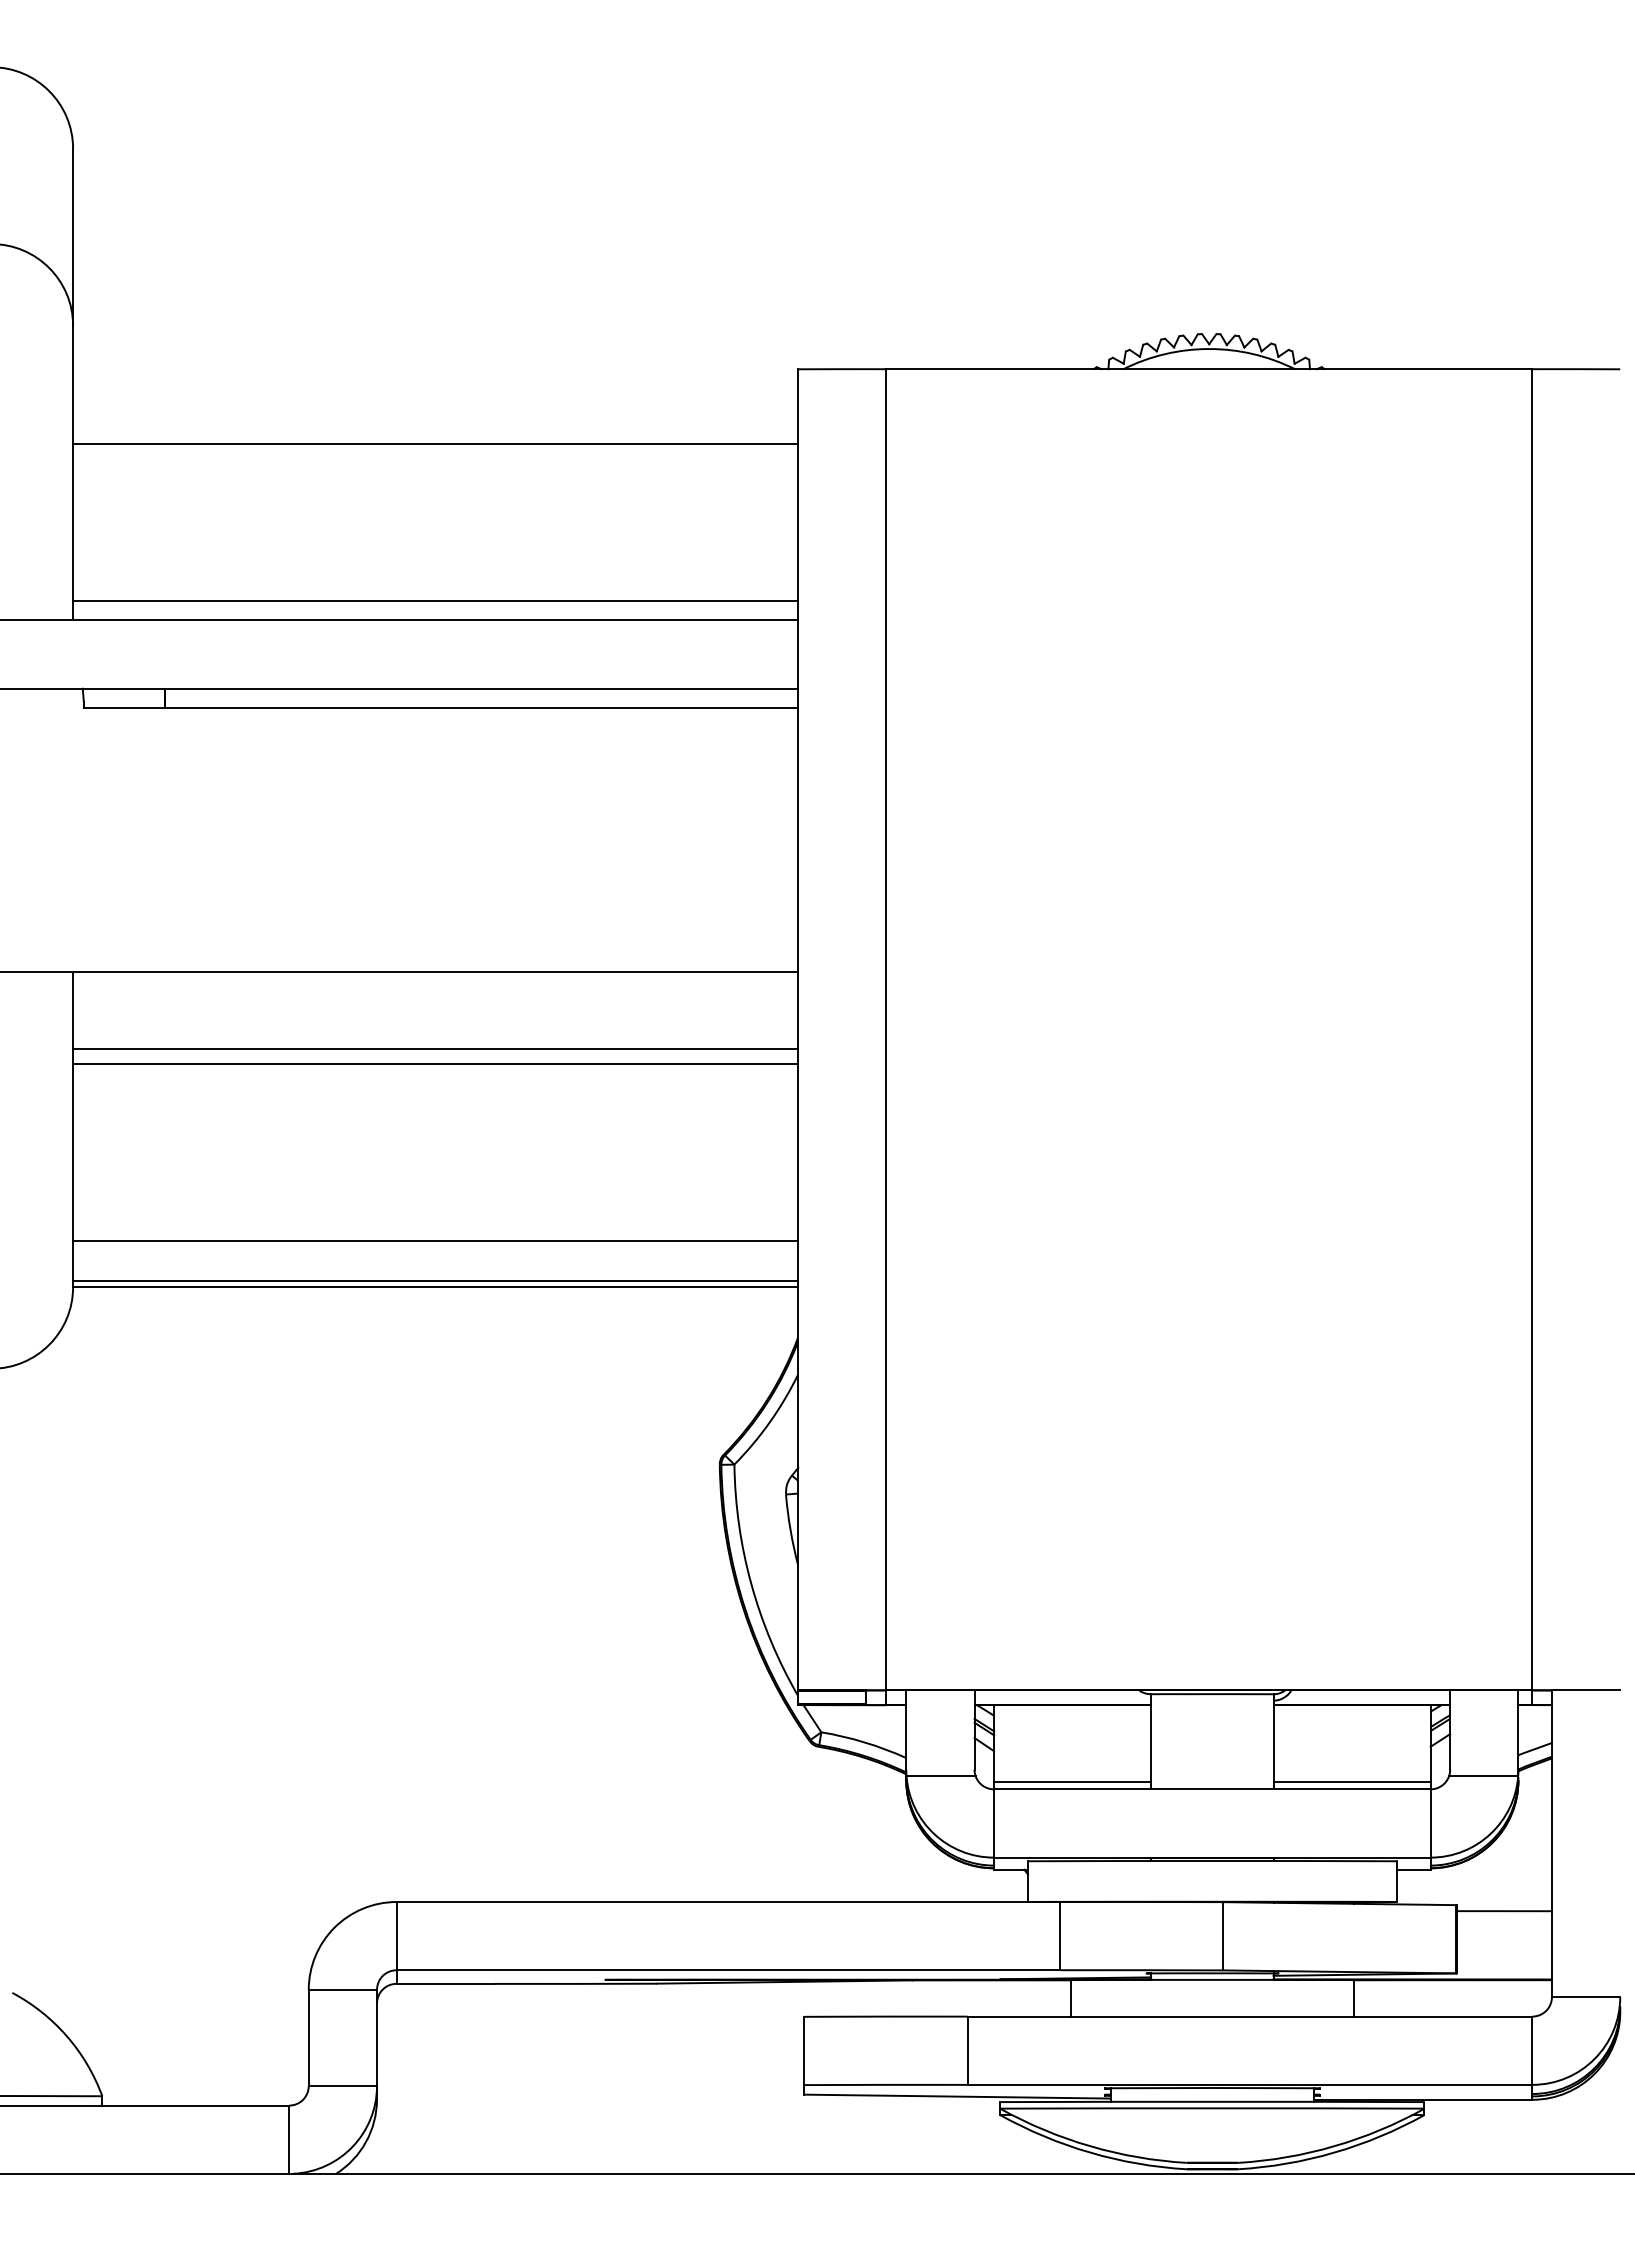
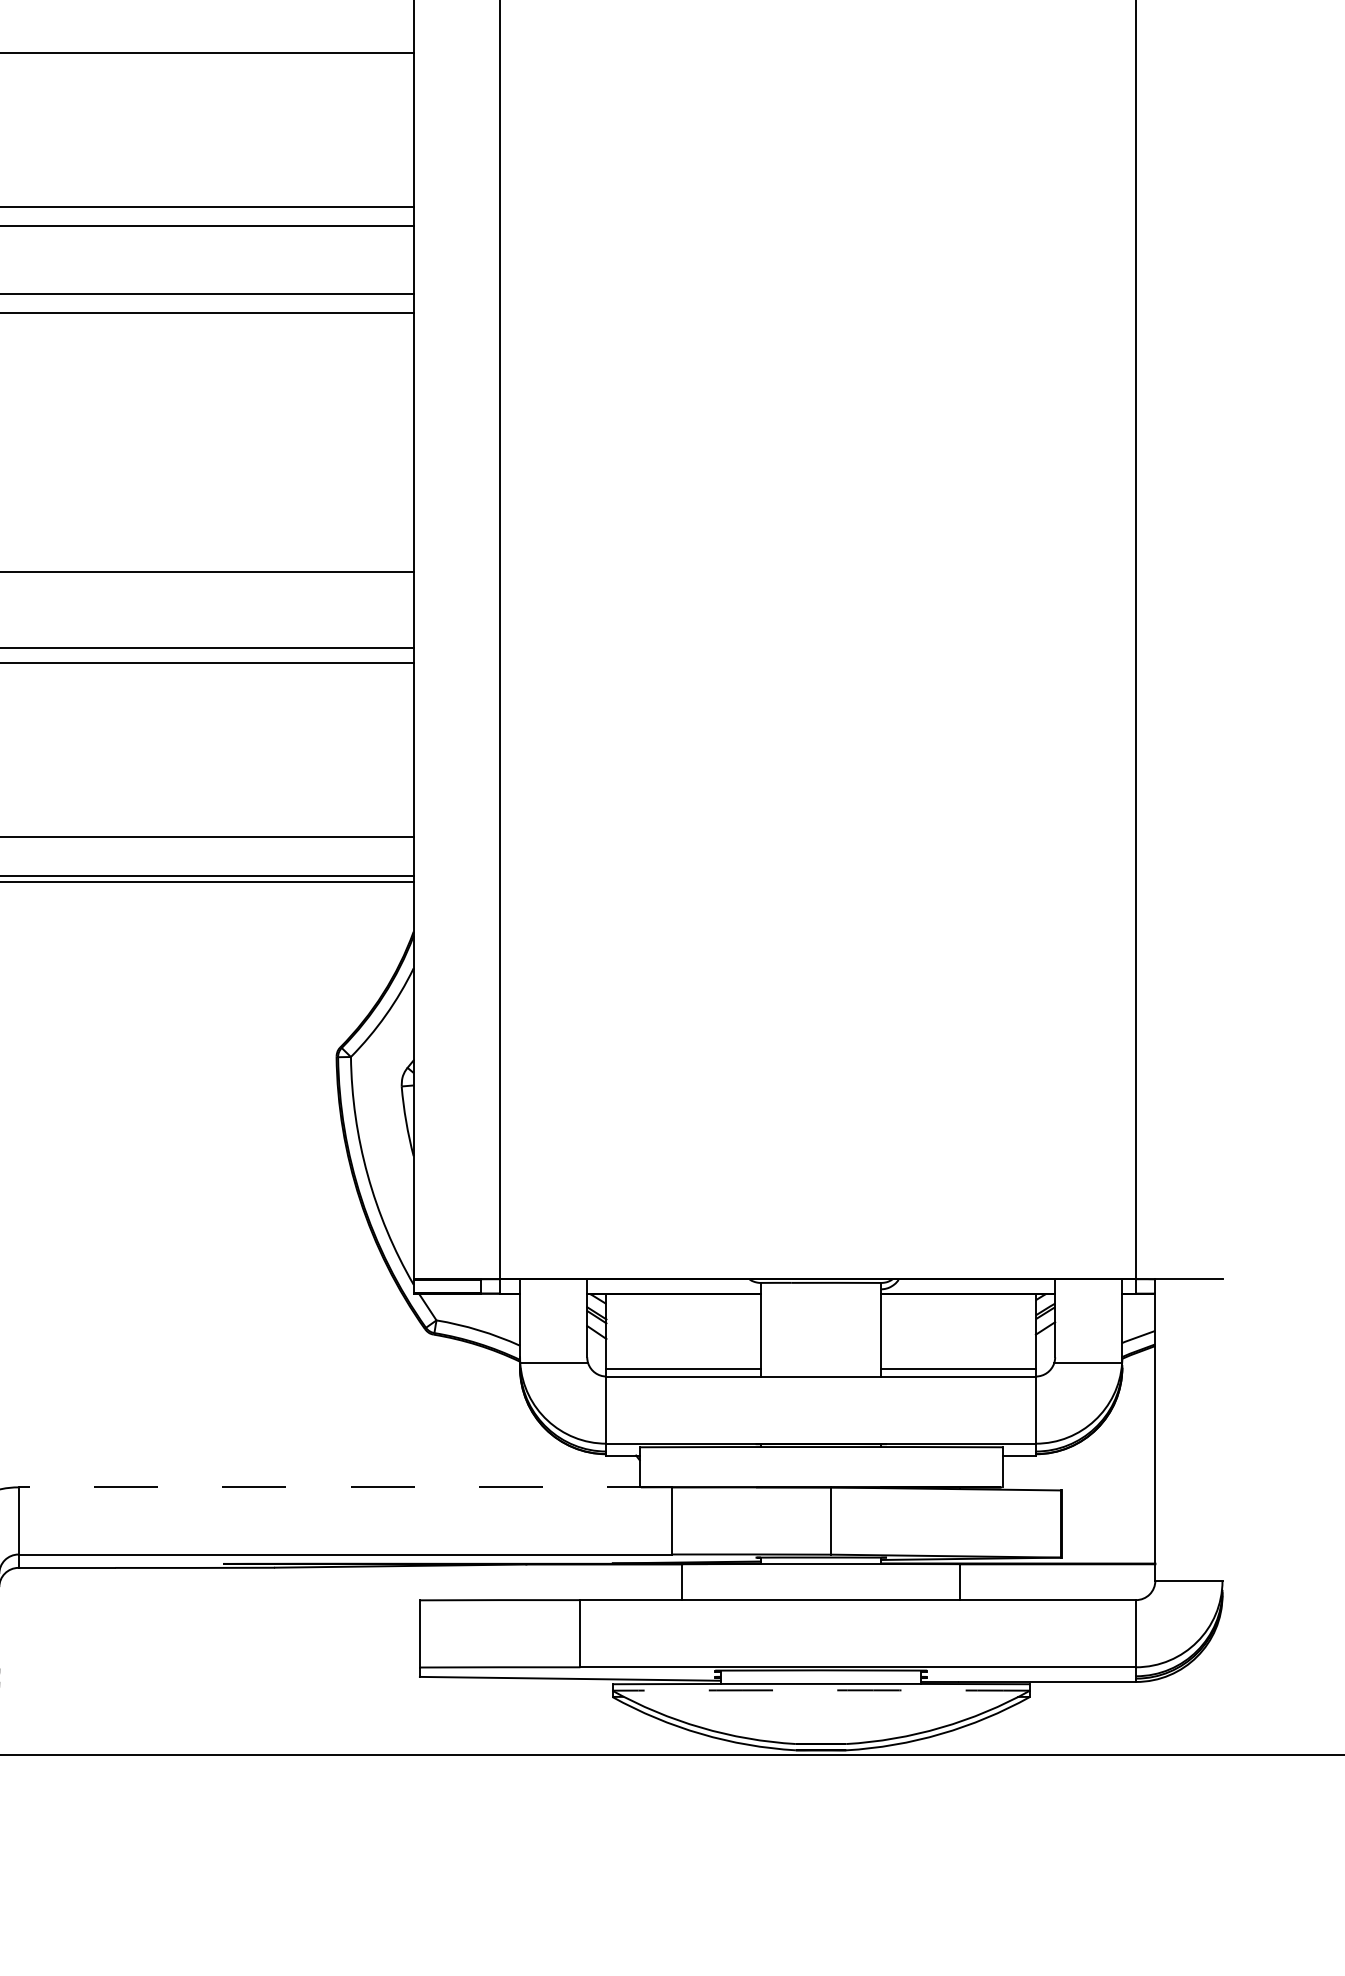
line: (728, 1902) -> (345, 1487), solid -> dashed
line: (1504, 1911) -> (1108, 1496), removed
arc: (1212, 2108) -> (821, 1690), solid -> dashed

